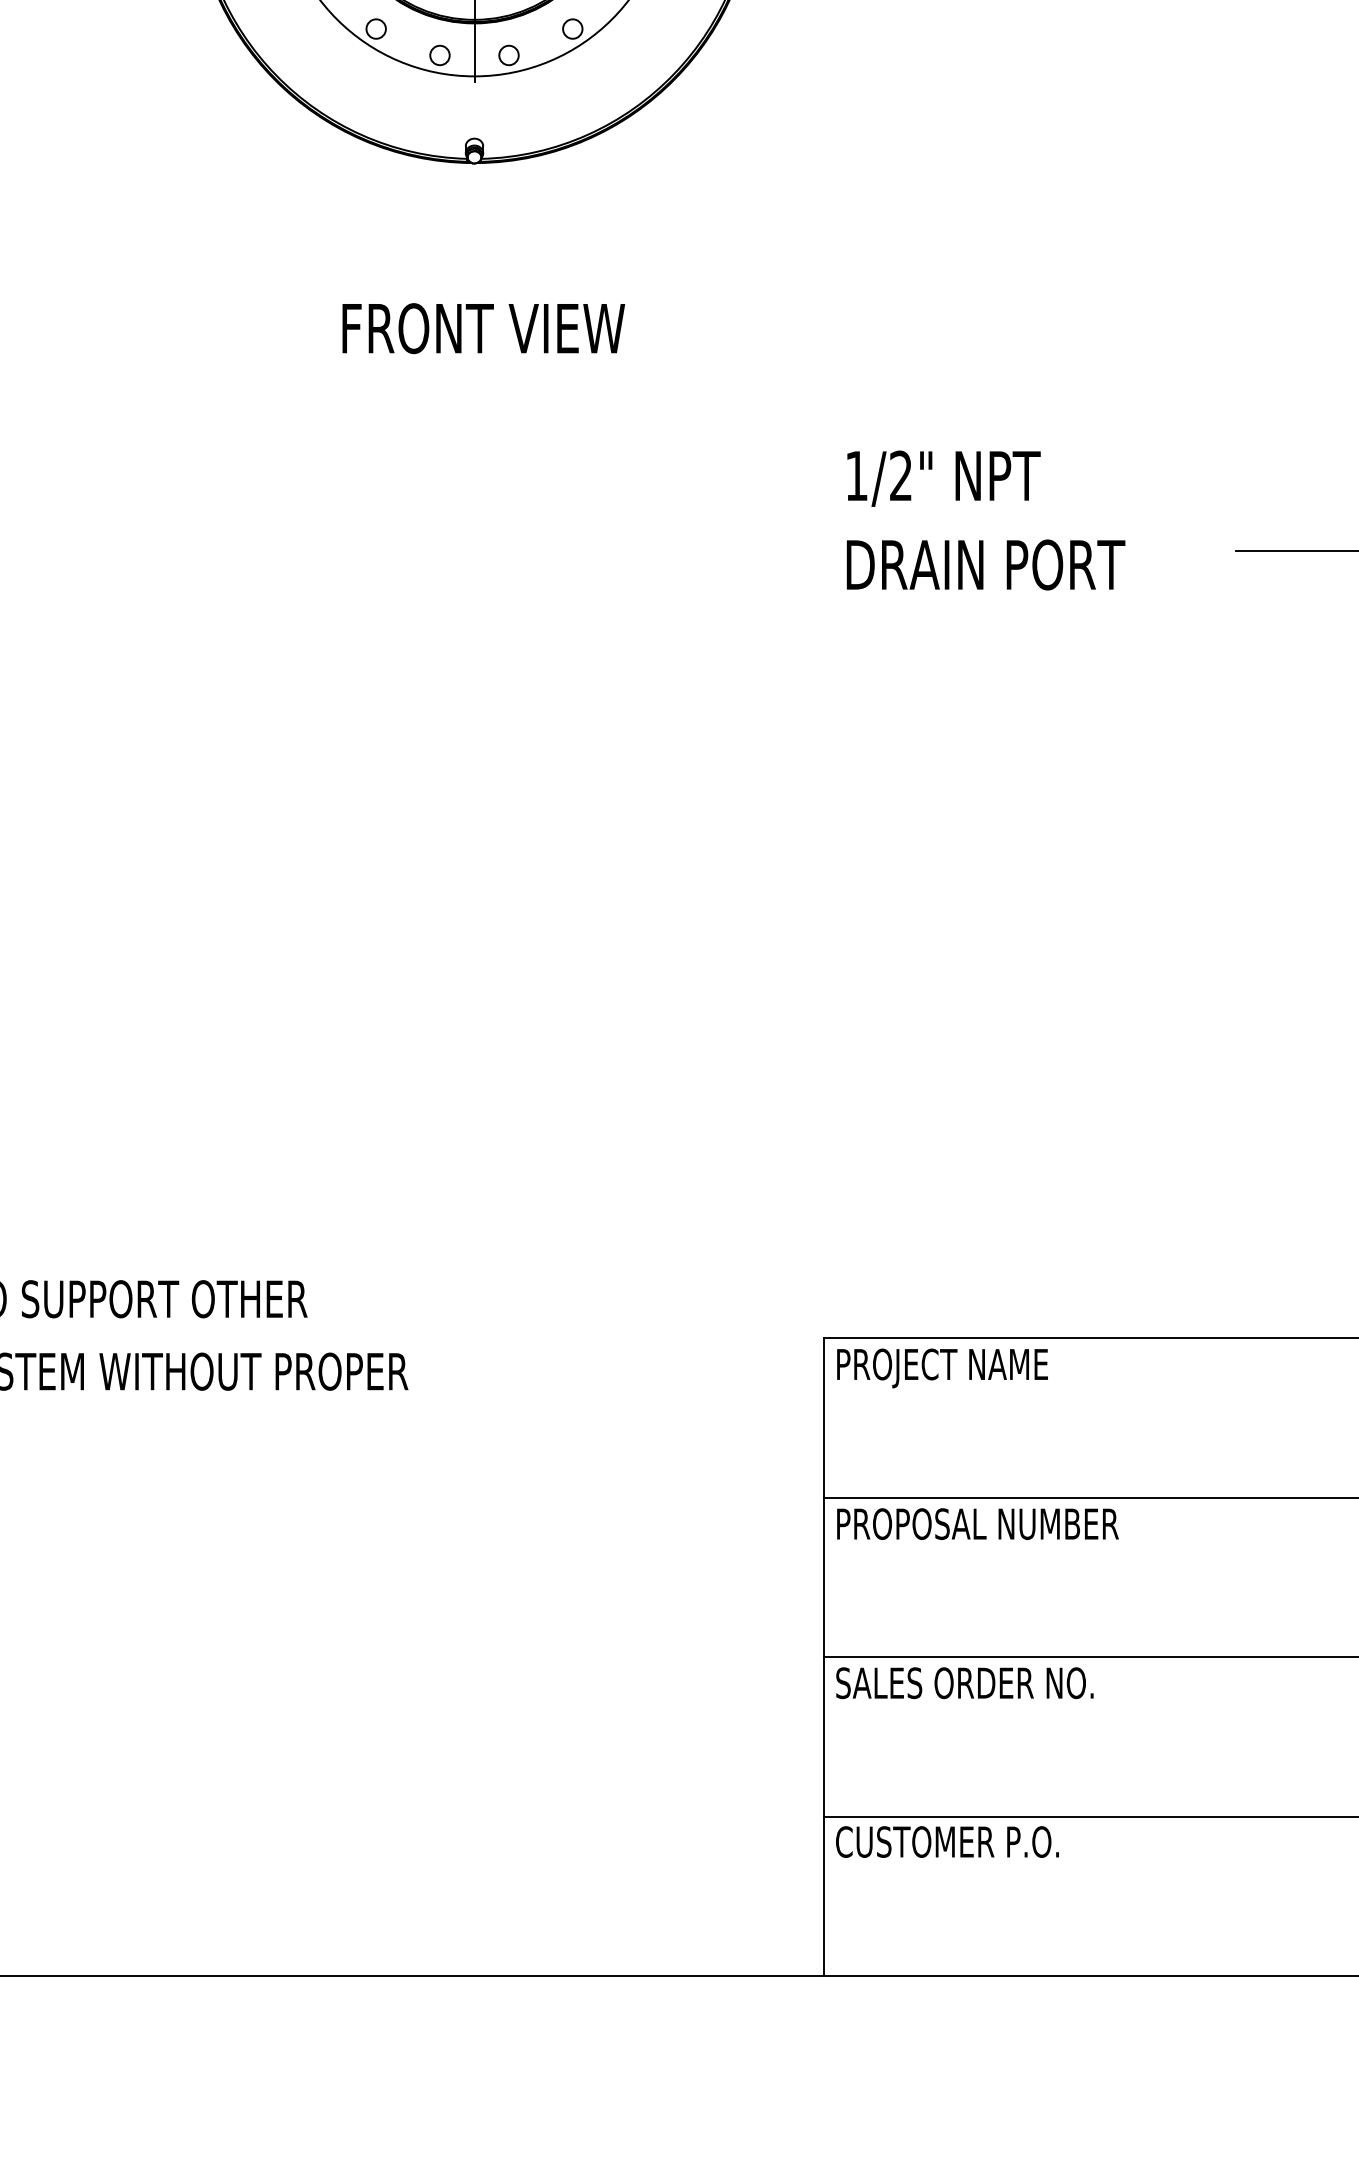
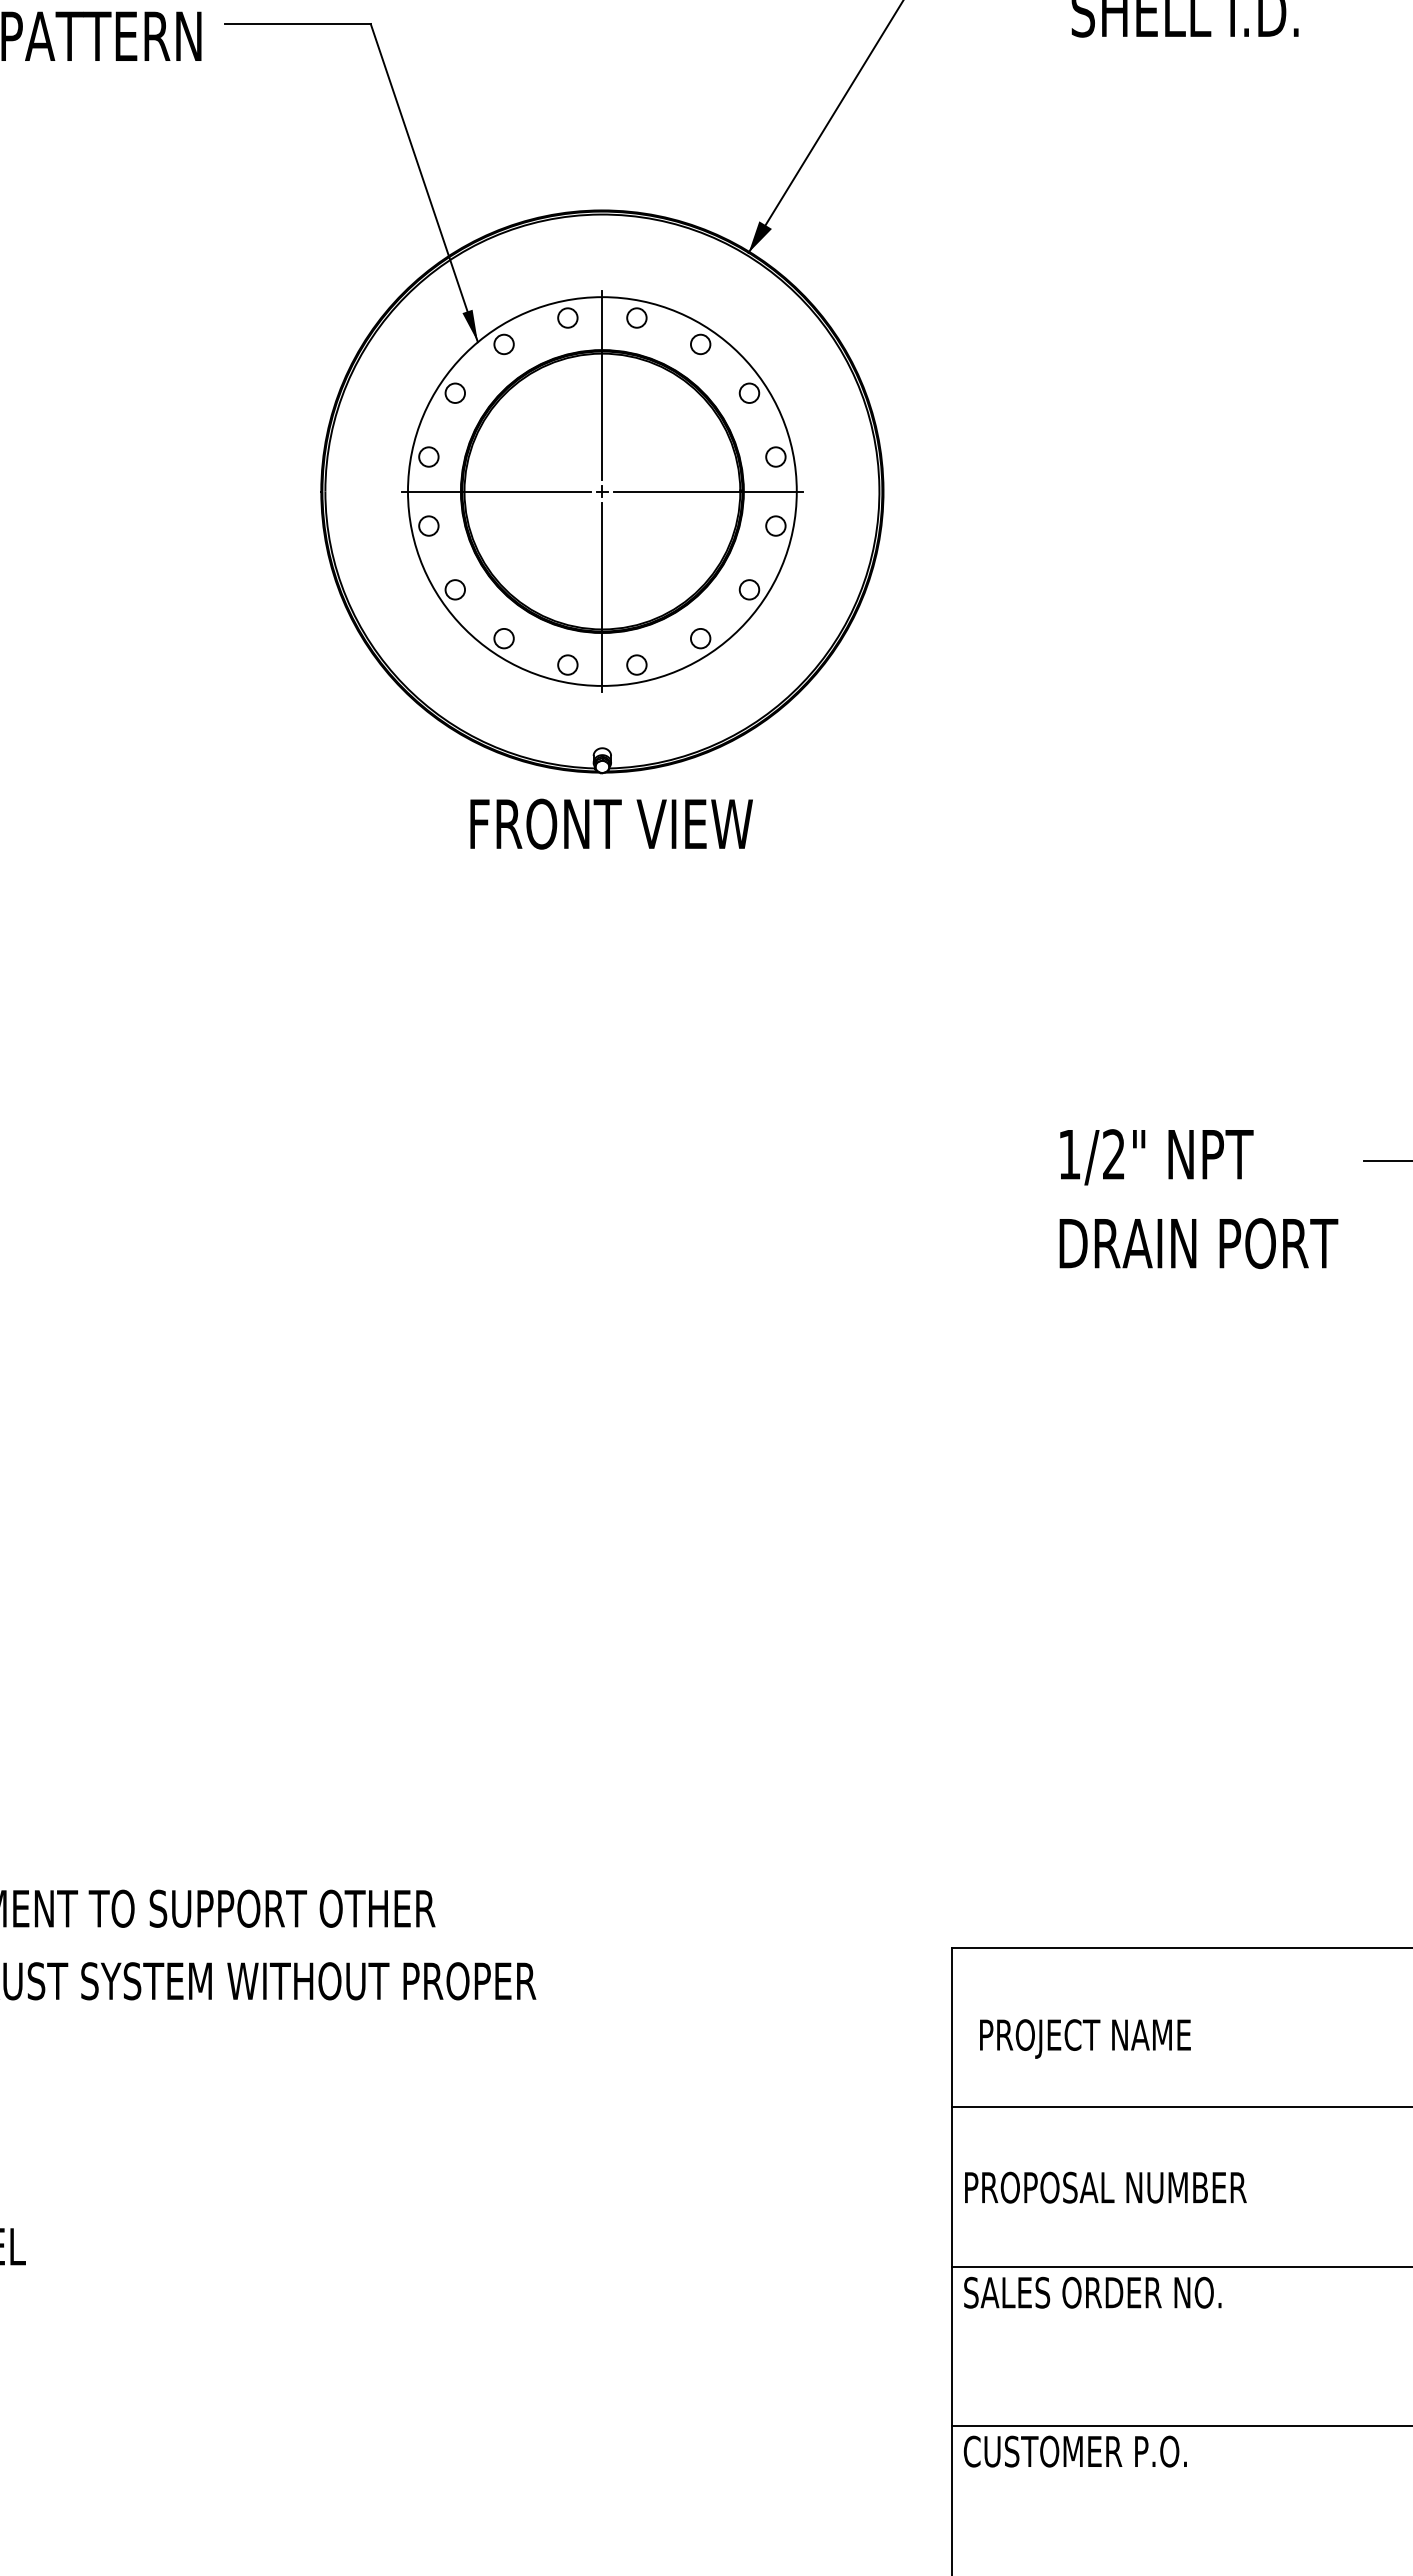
text: (483, 327) -> (611, 823), moved
text: (985, 520) -> (1198, 1199), moved
text: (942, 1367) -> (1085, 2038), moved
text: (977, 1523) -> (1105, 2187), moved

